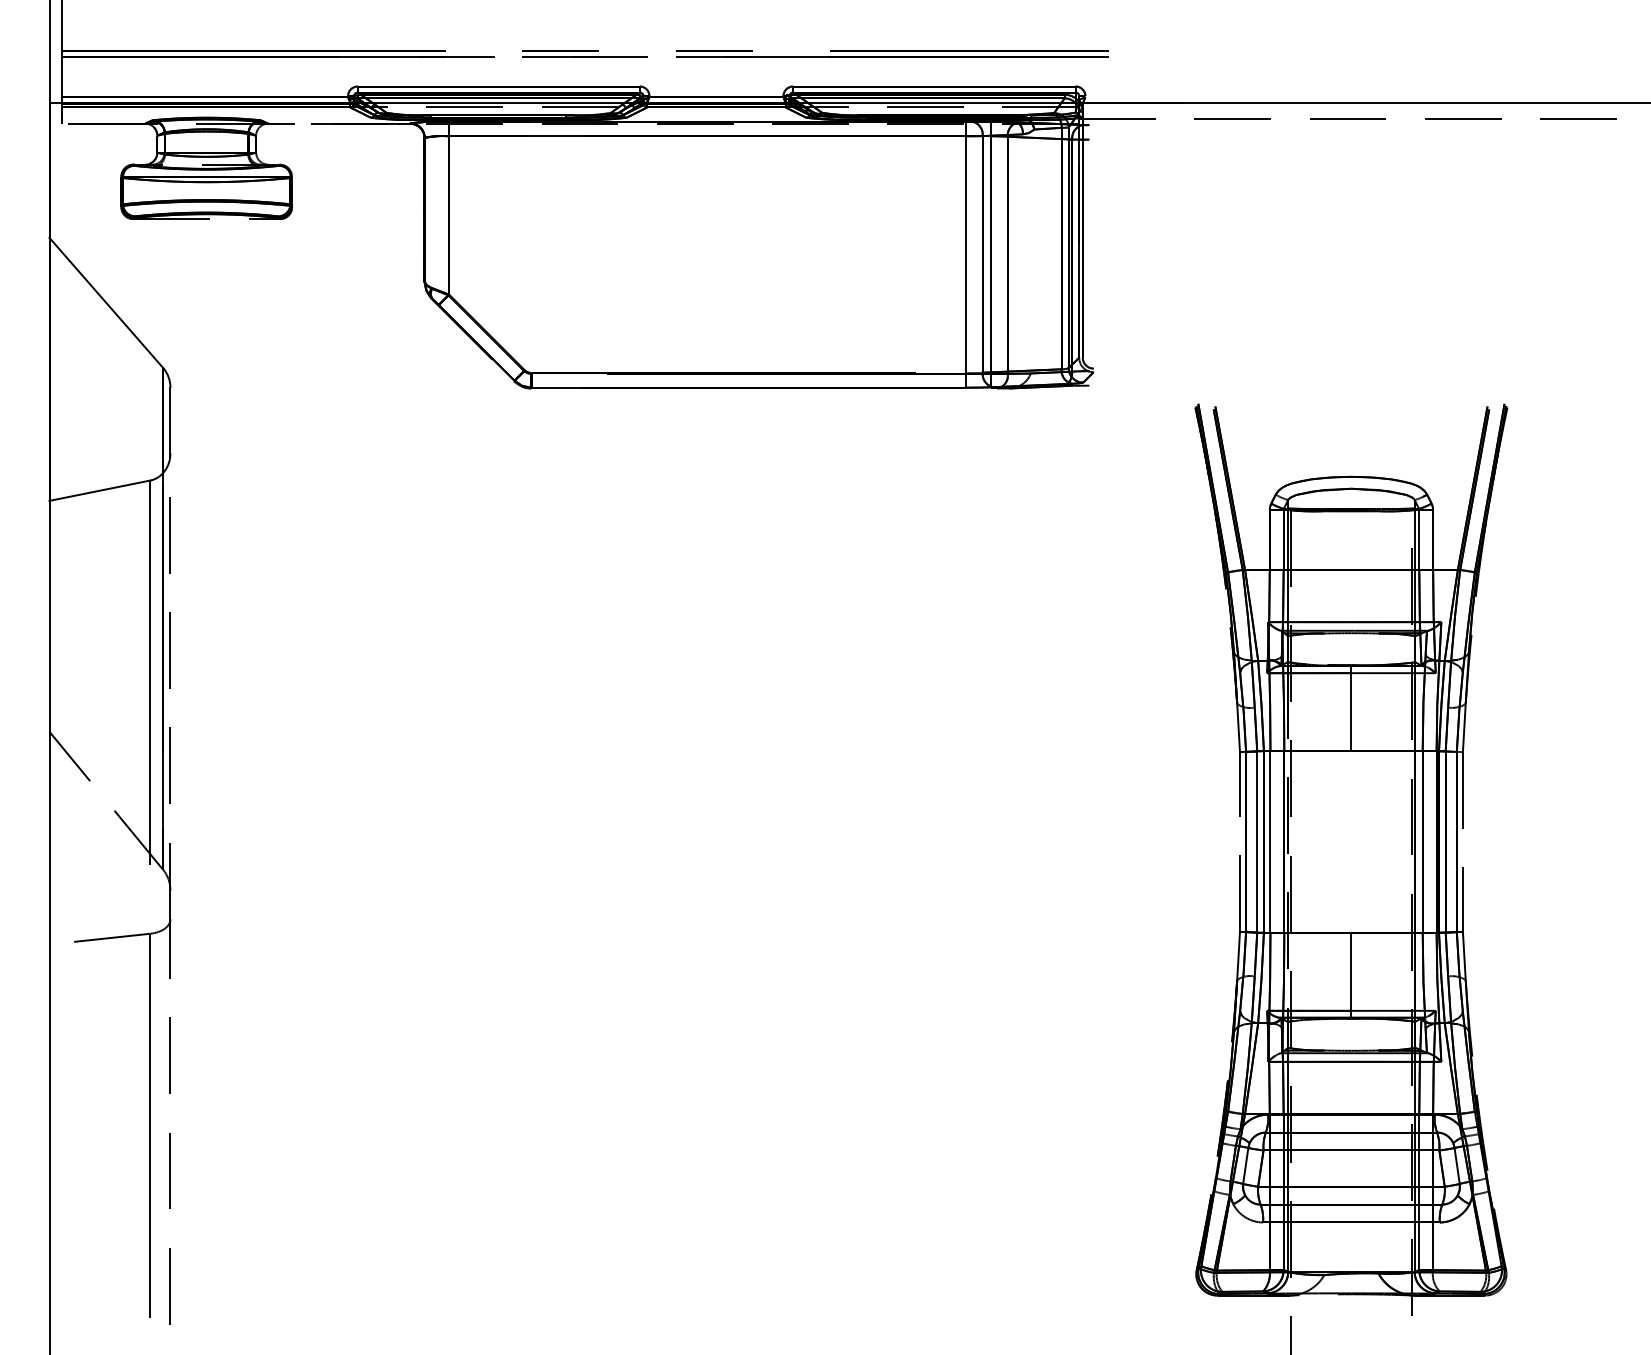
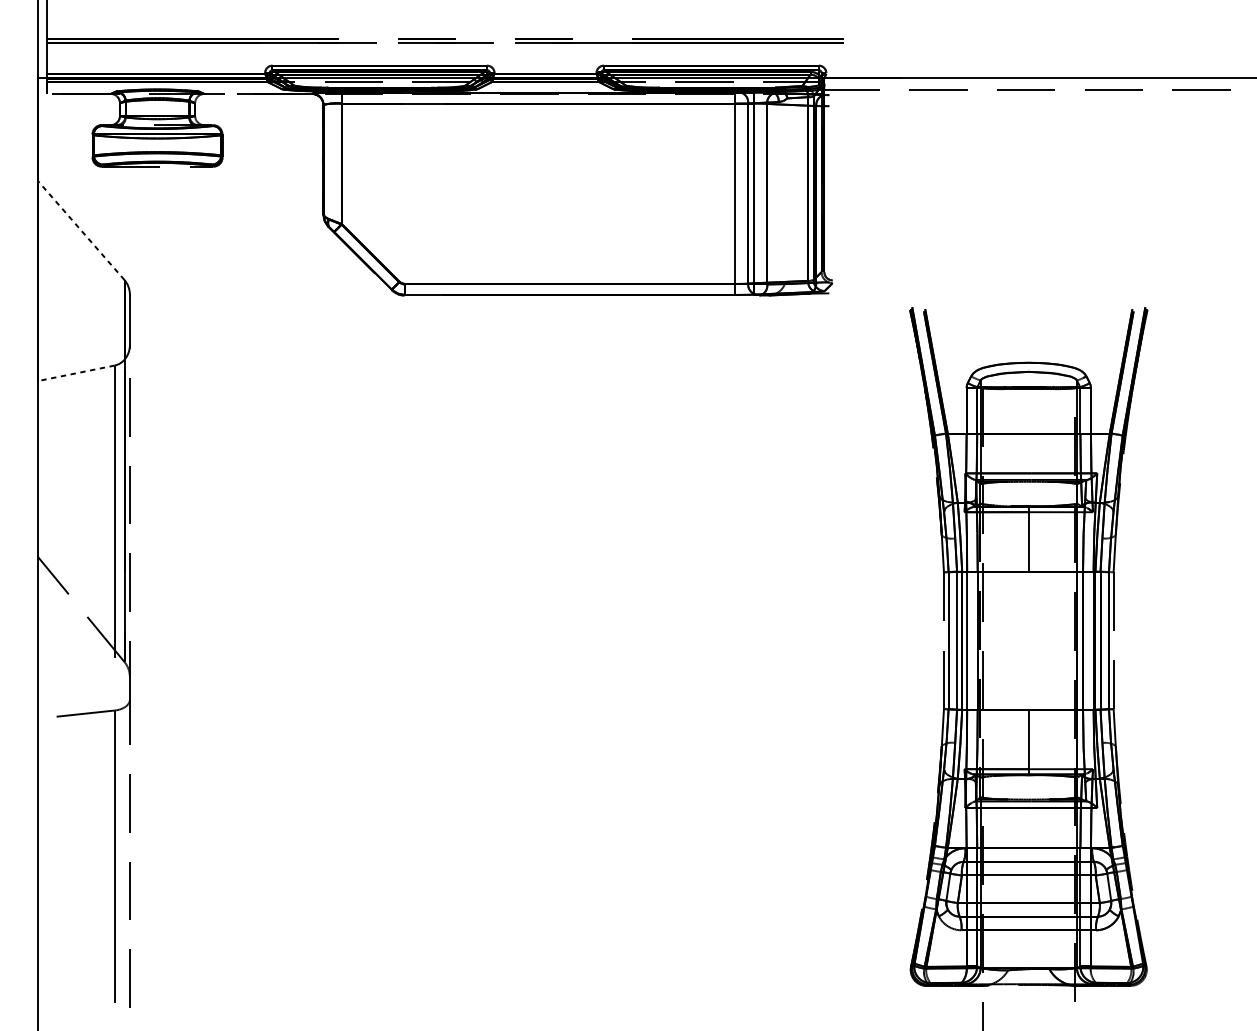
line: (106, 303) -> (81, 230), solid -> dashed
line: (99, 490) -> (75, 373), solid -> dashed

